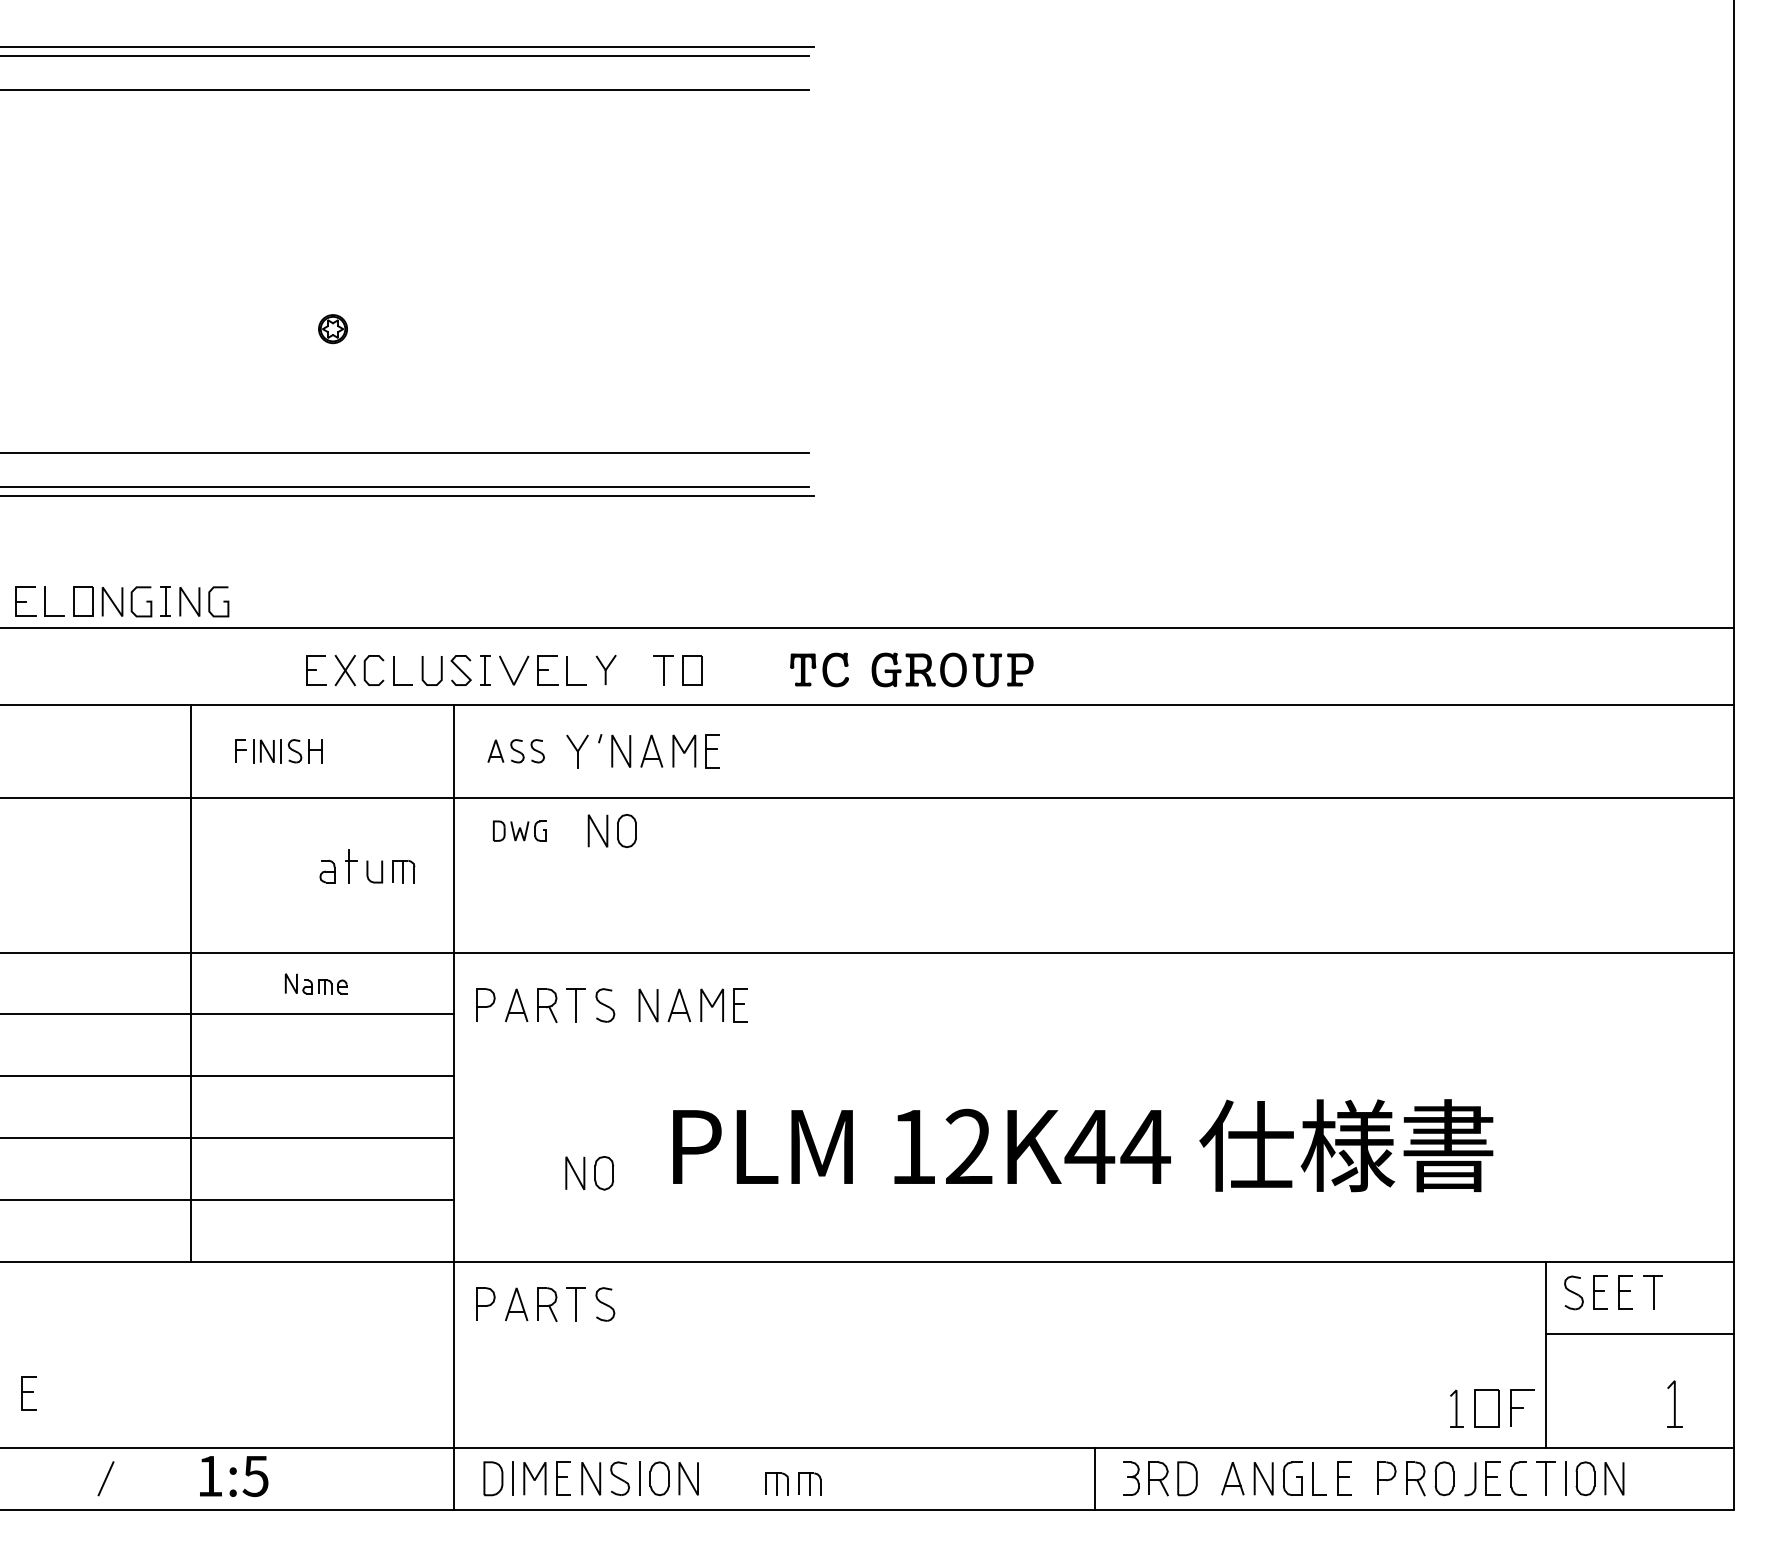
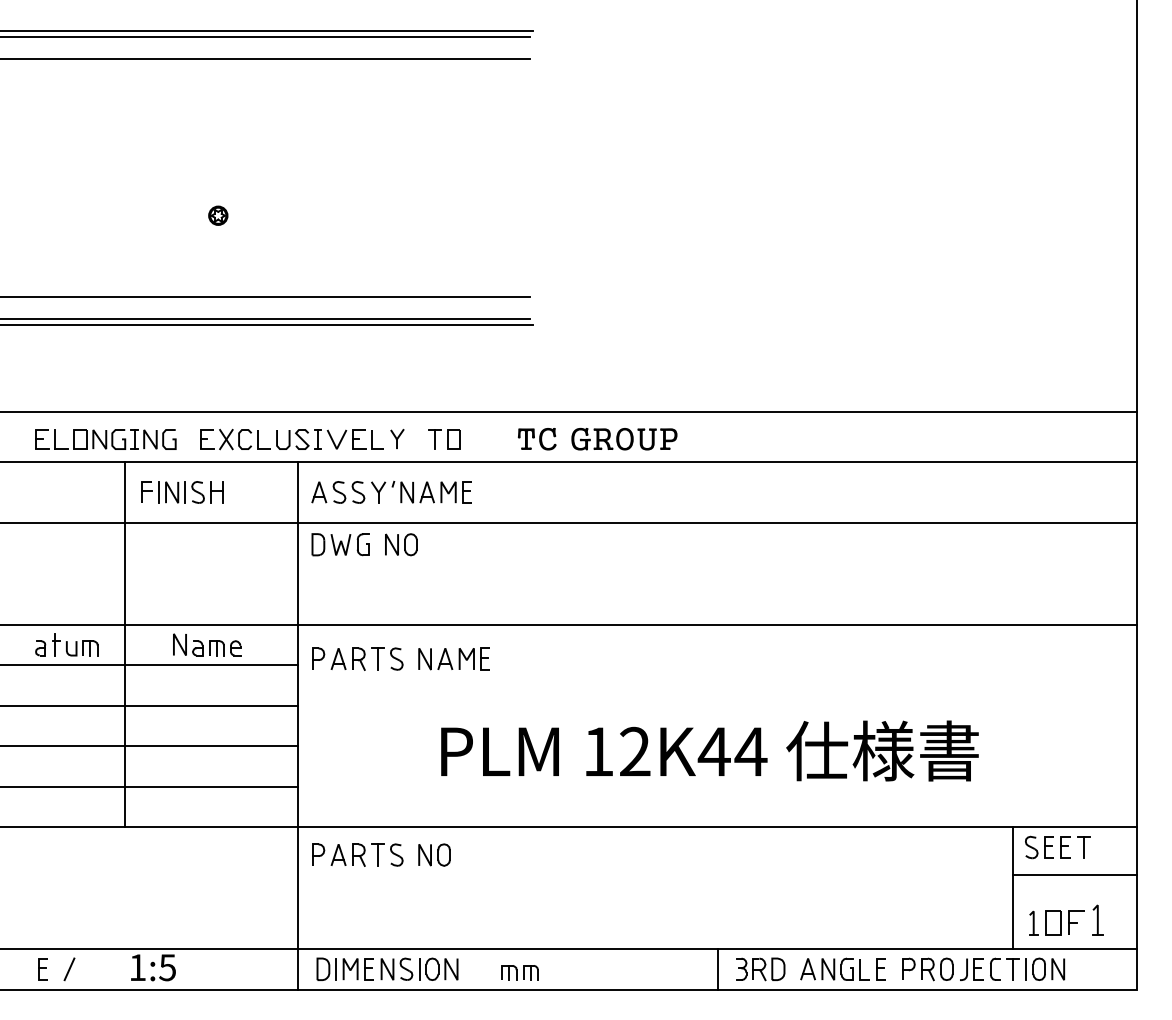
part: (121, 601) -> (105, 439), moved
part: (278, 751) -> (182, 492), size x1.43
part: (516, 751) -> (338, 492), size x1.43
part: (519, 830) -> (340, 544), size x1.67
part: (366, 865) -> (66, 644), moved
part: (316, 983) -> (207, 644), size x1.67
part: (589, 1172) -> (434, 854), moved
part: (28, 1393) -> (42, 969), moved
part: (1491, 1407) -> (1056, 922), moved

